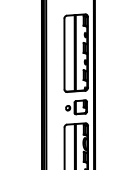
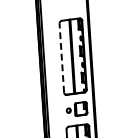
line: (64, 53) -> (61, 57), solid -> dashed

